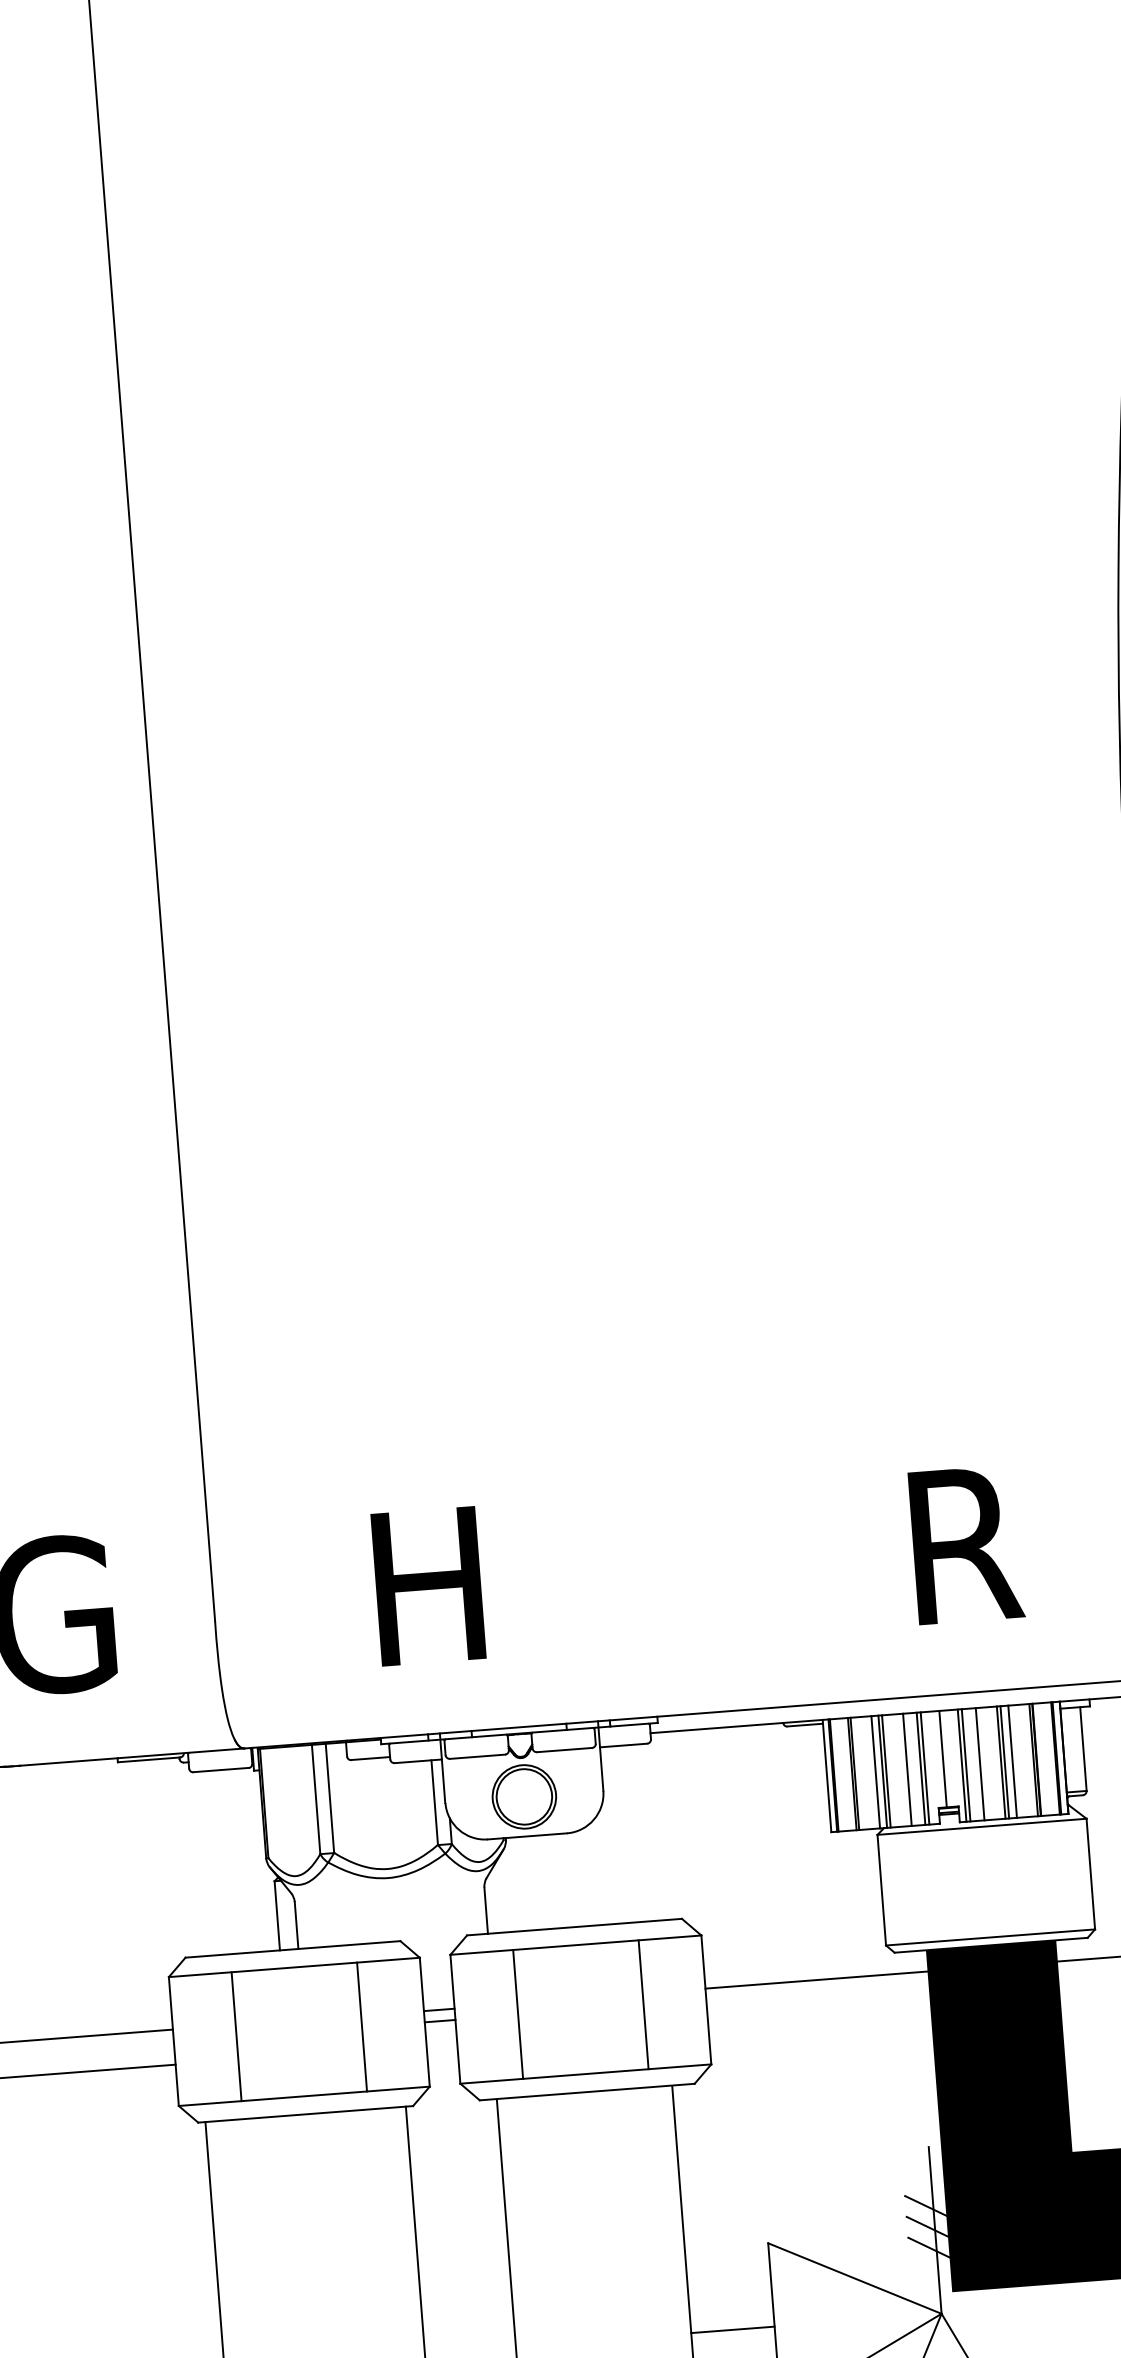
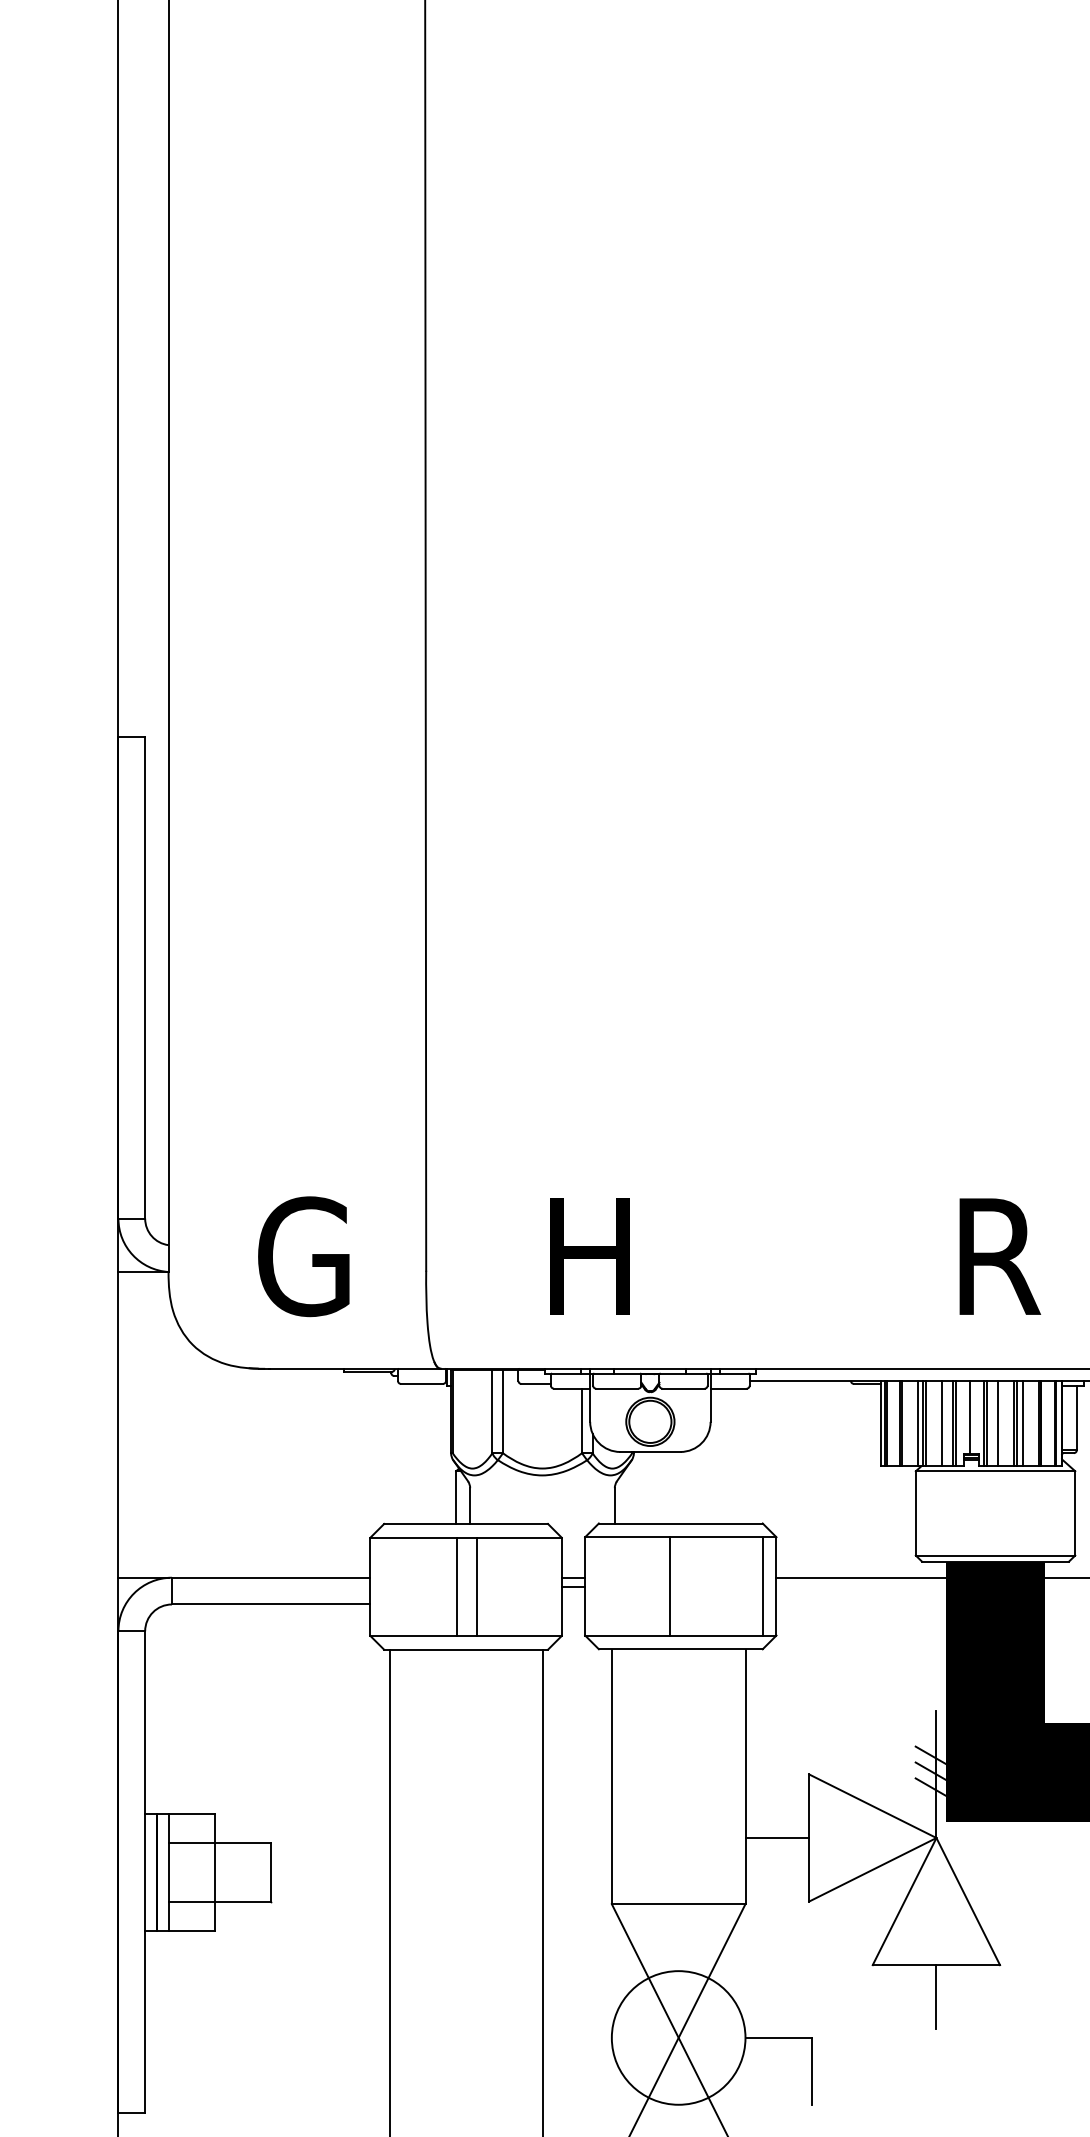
line: (643, 2004) -> (762, 1586), moved
line: (517, 2014) -> (669, 1586), moved
line: (361, 2026) -> (476, 1586), moved
line: (236, 2036) -> (457, 1586), moved

